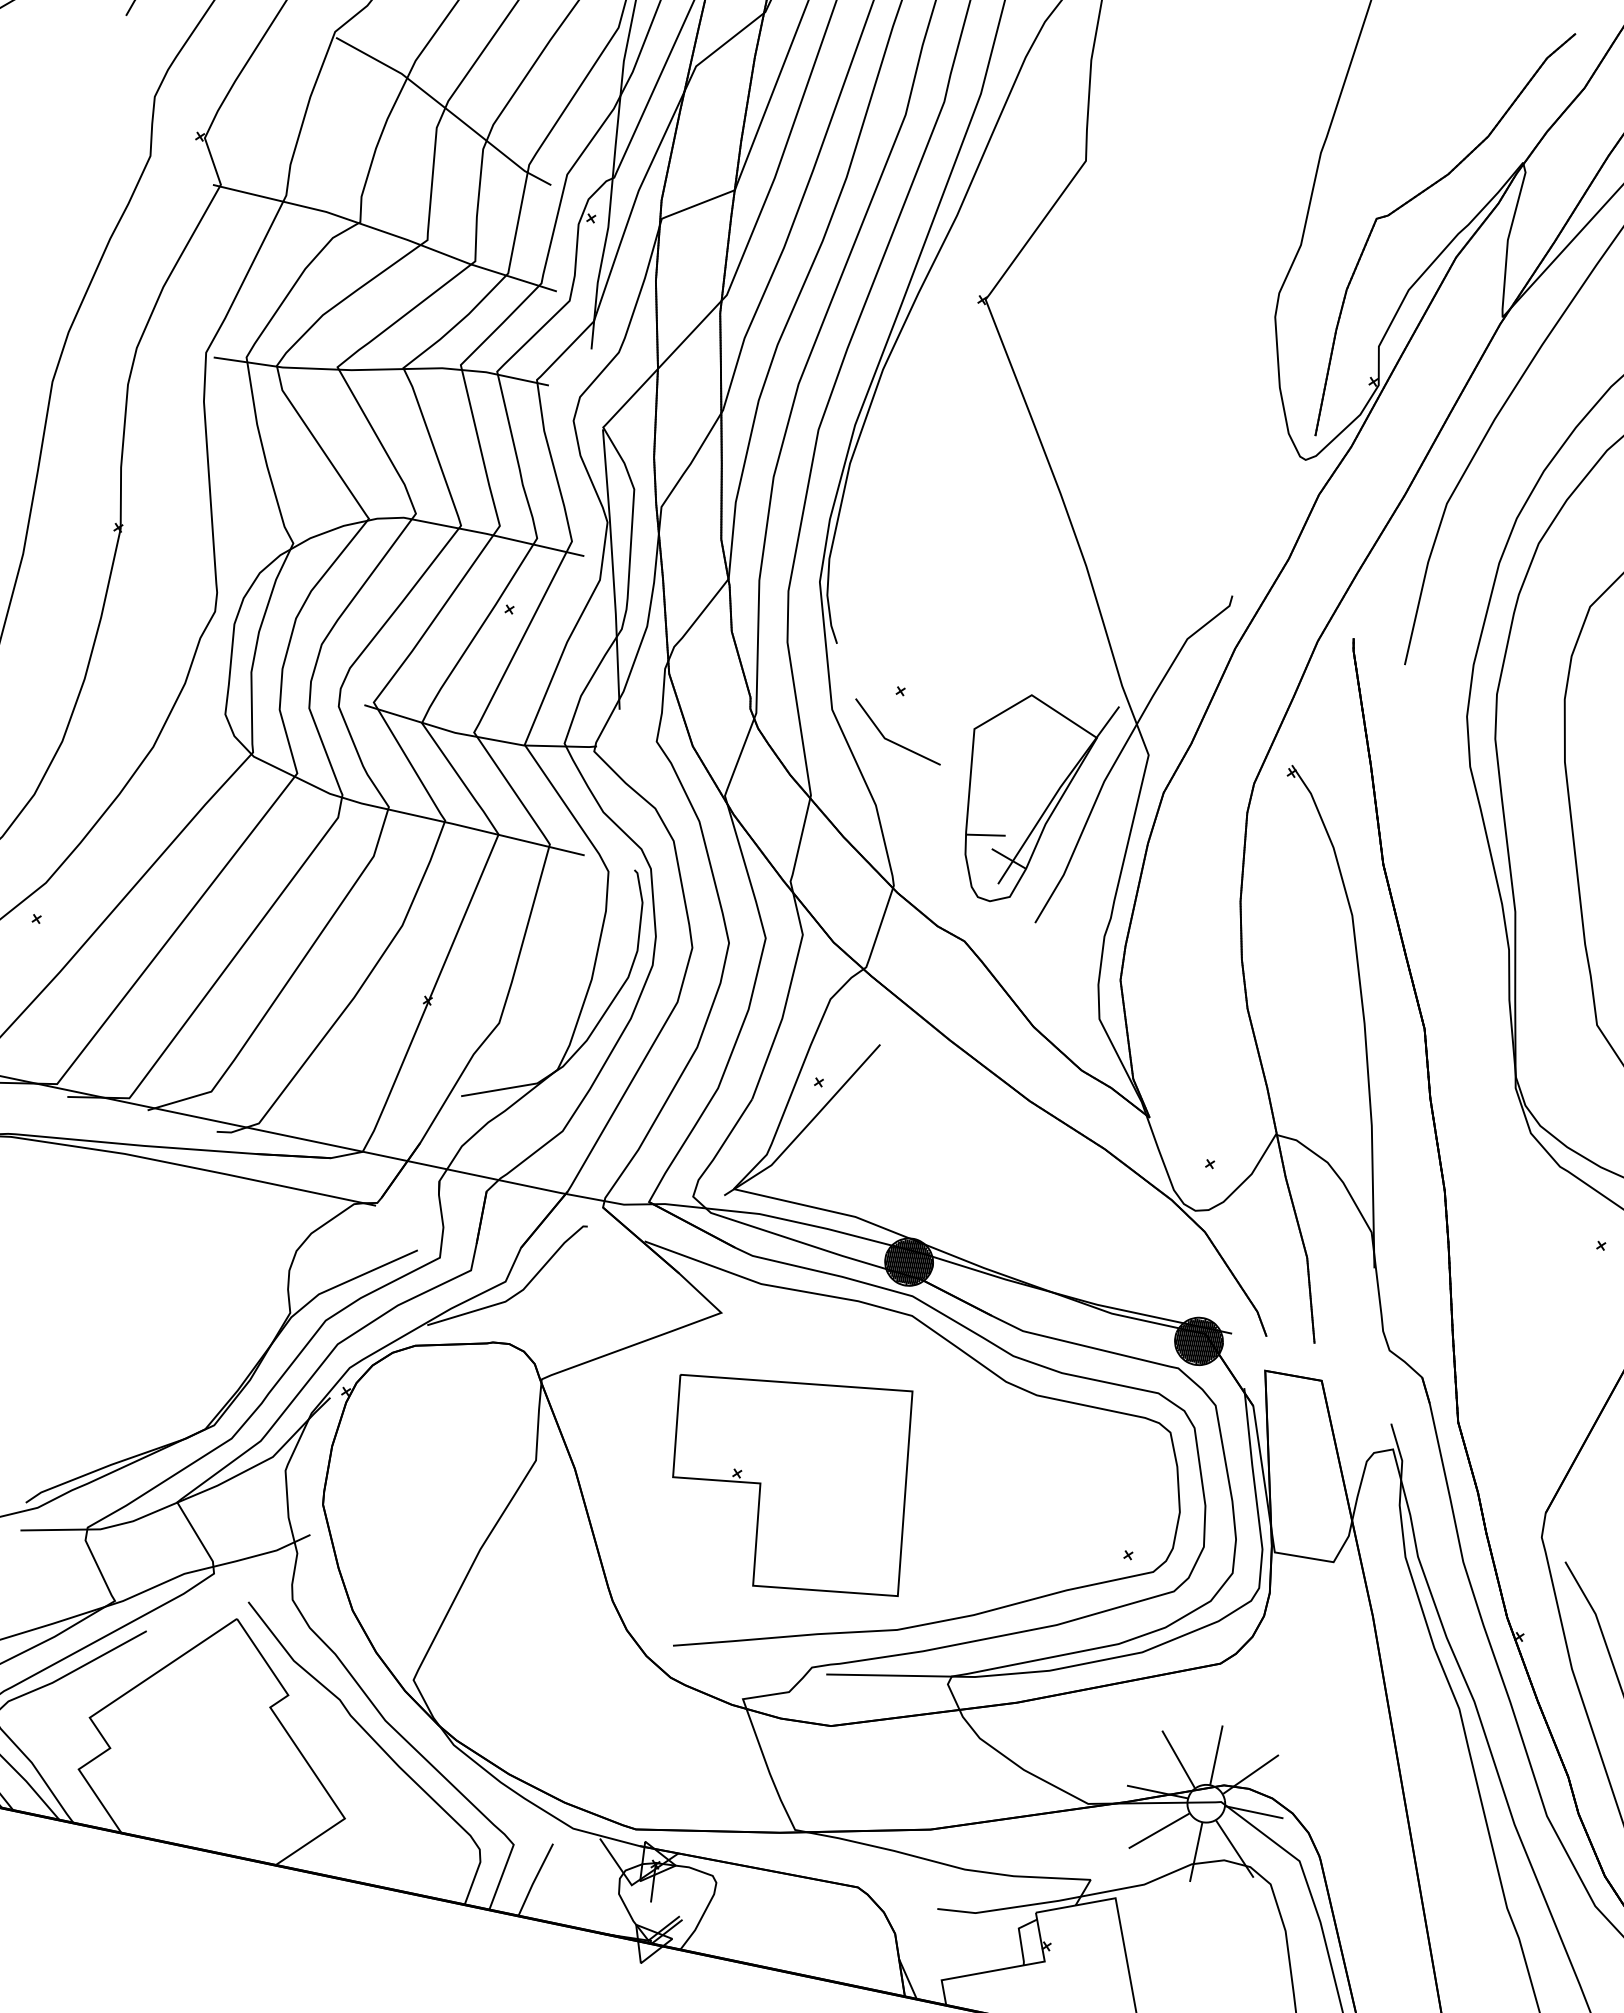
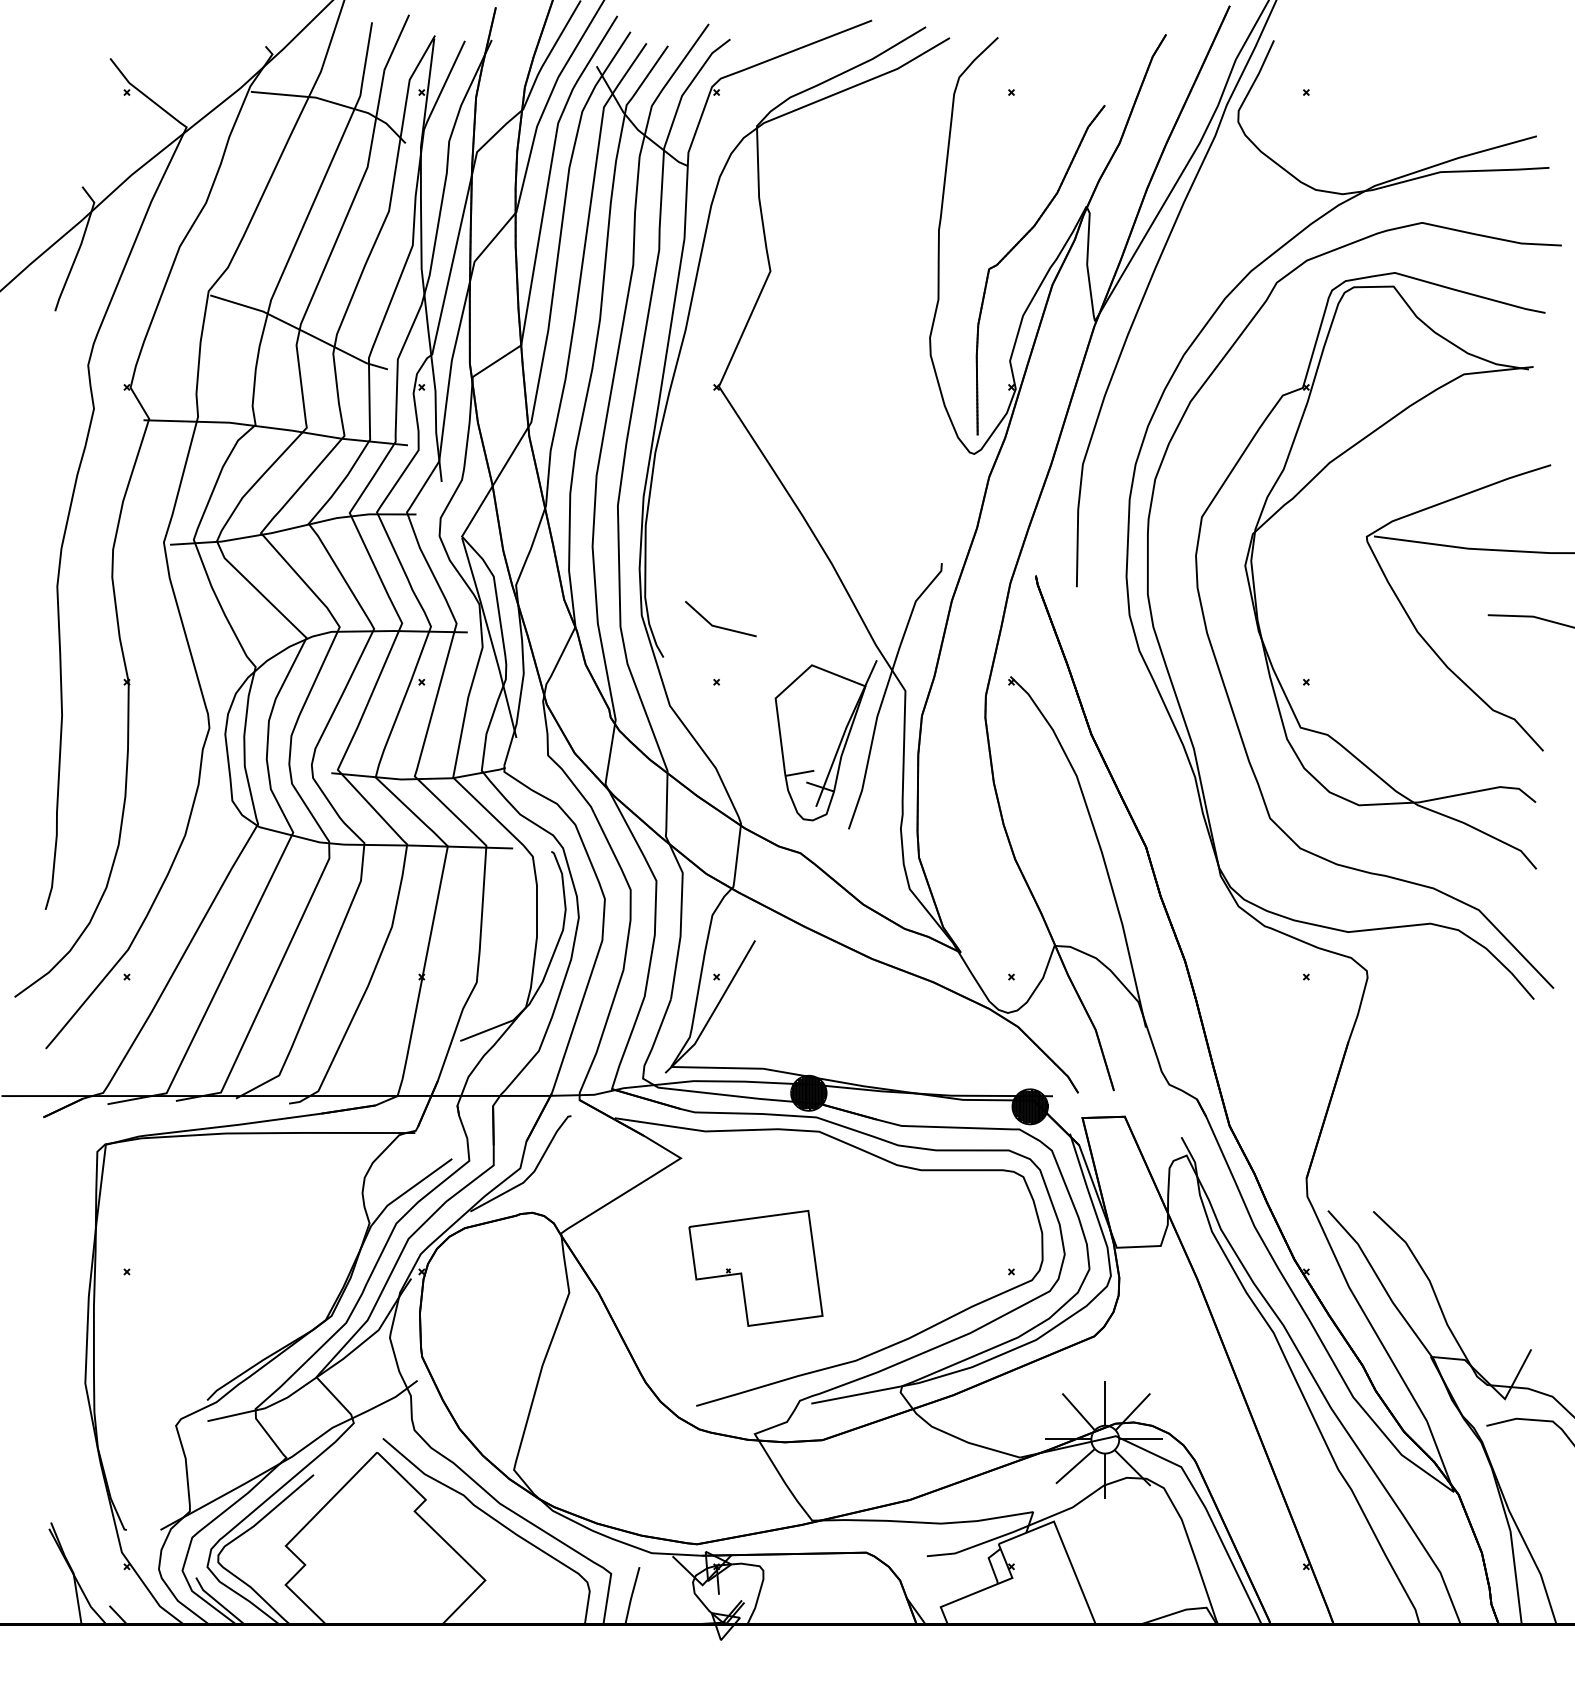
line: (895, 741) -> (720, 626), moved
part: (789, 1479) -> (755, 1268), size x0.7

